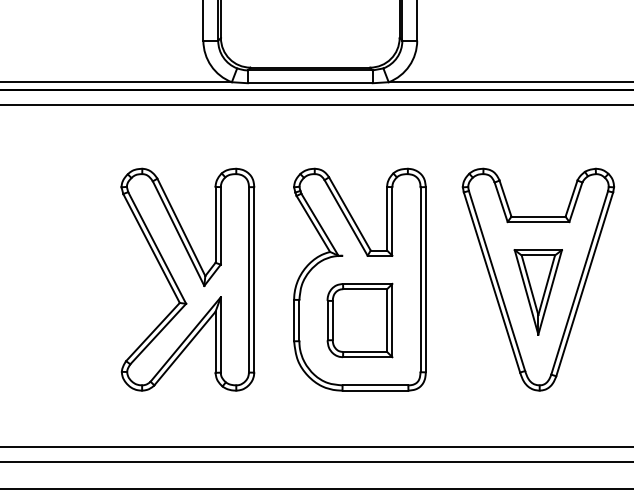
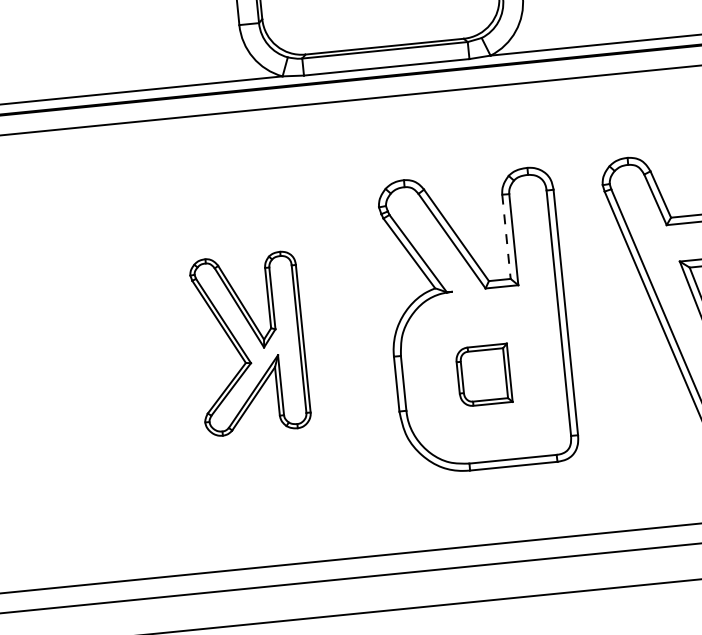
line: (387, 218) -> (506, 236), solid -> dashed
part: (187, 279) -> (249, 343), size x0.6
part: (359, 320) -> (483, 375), size x0.6

